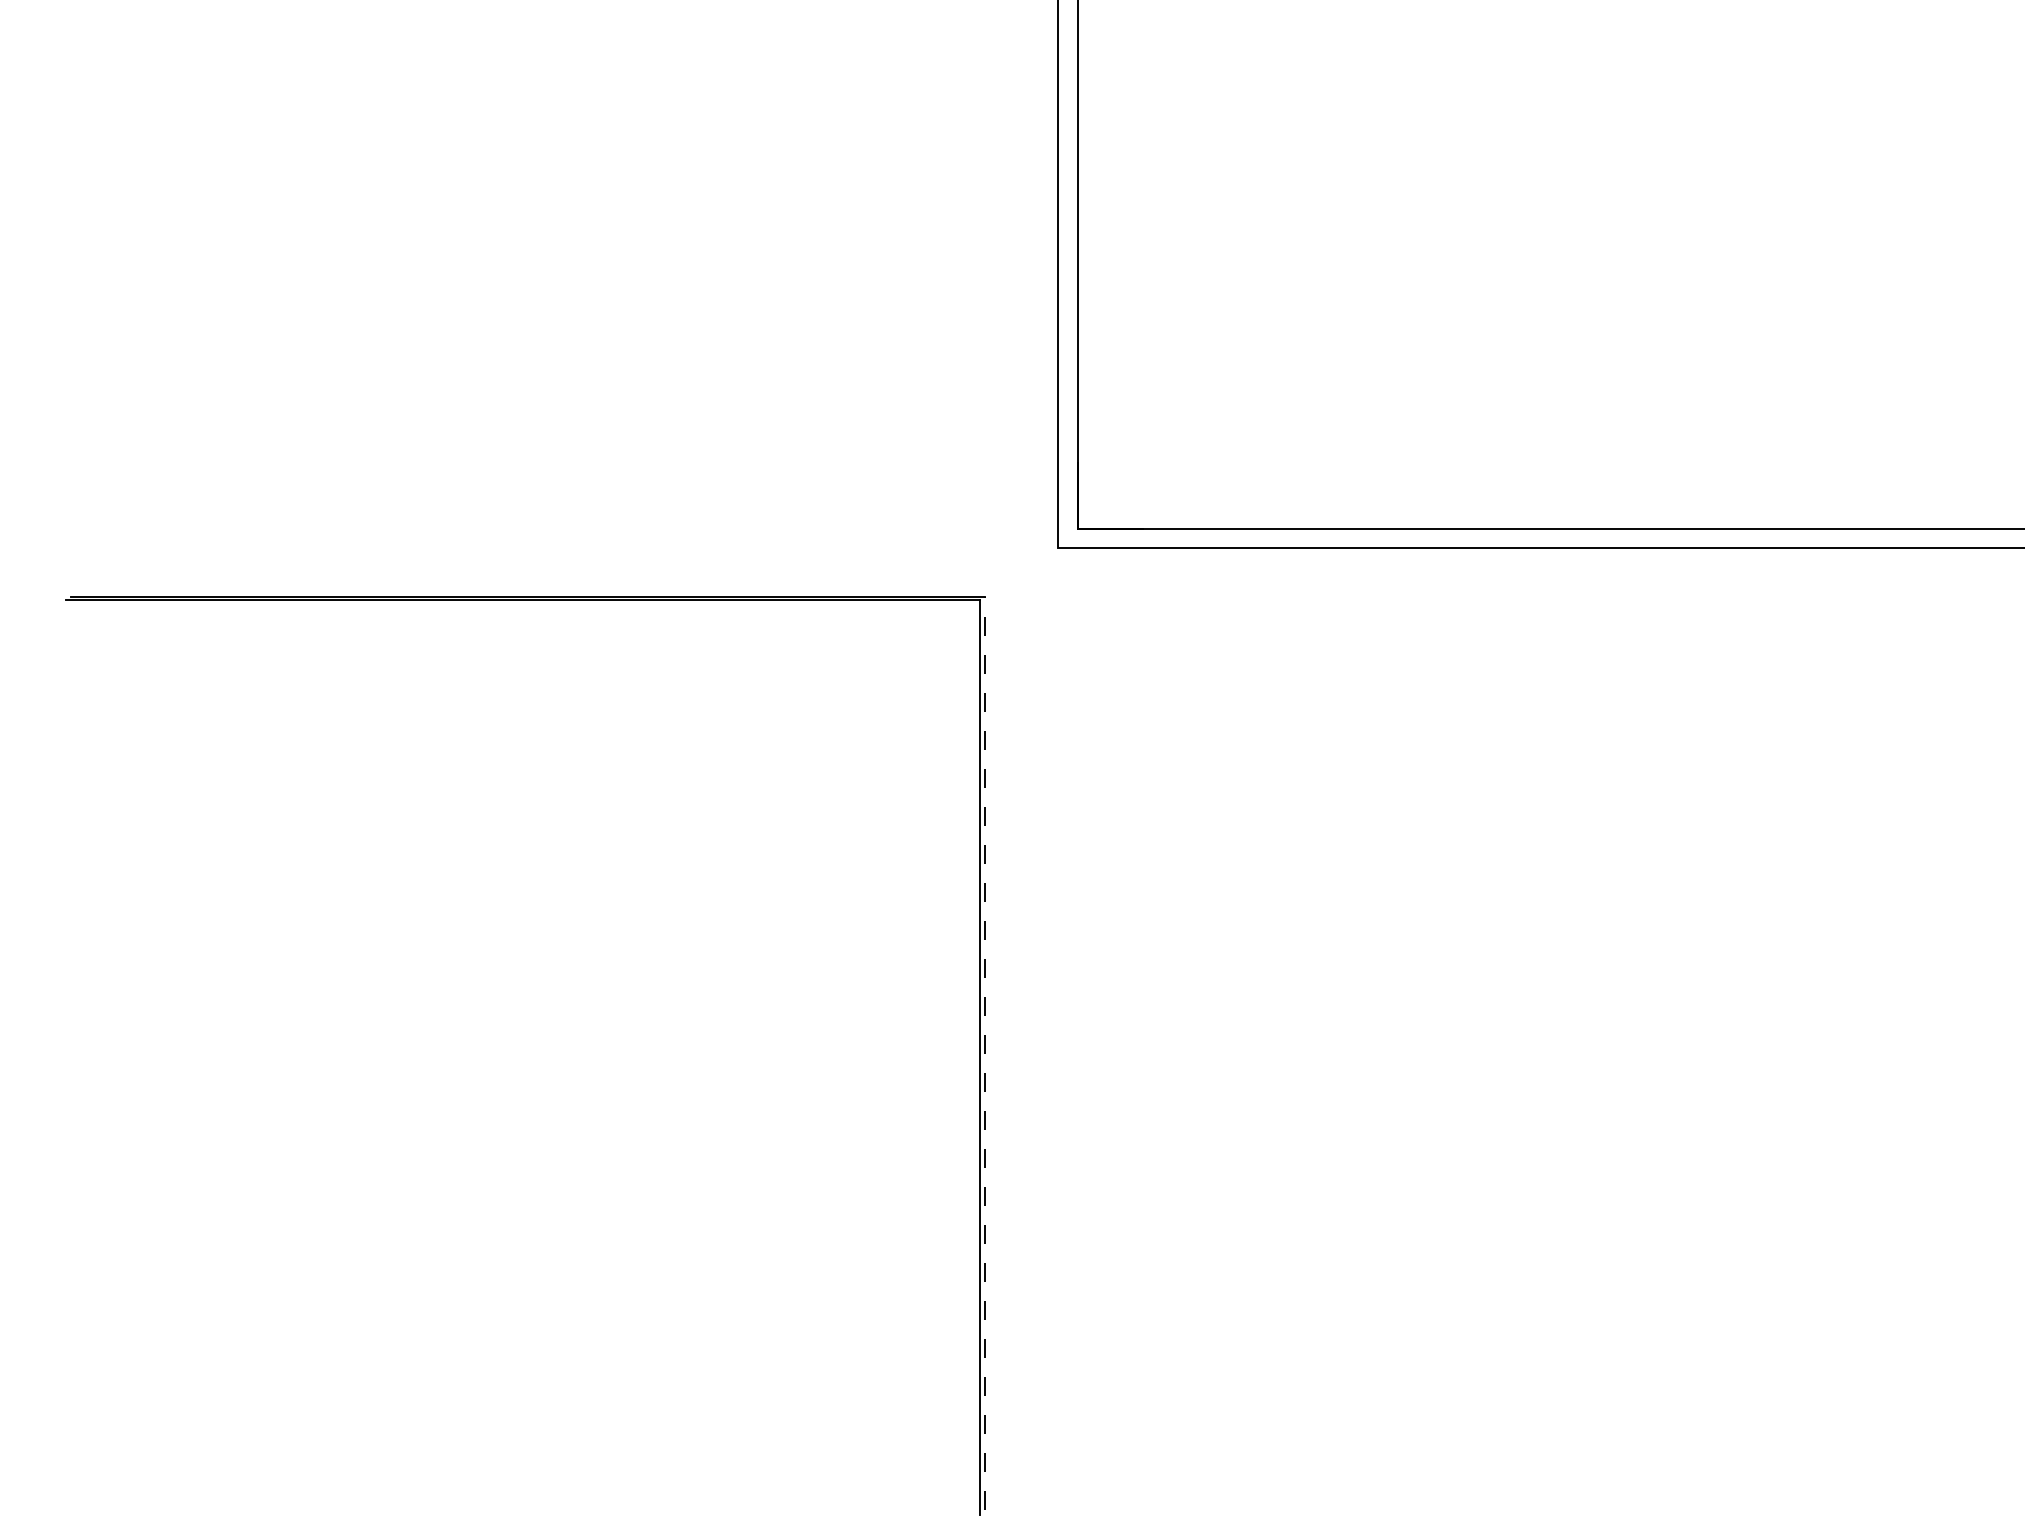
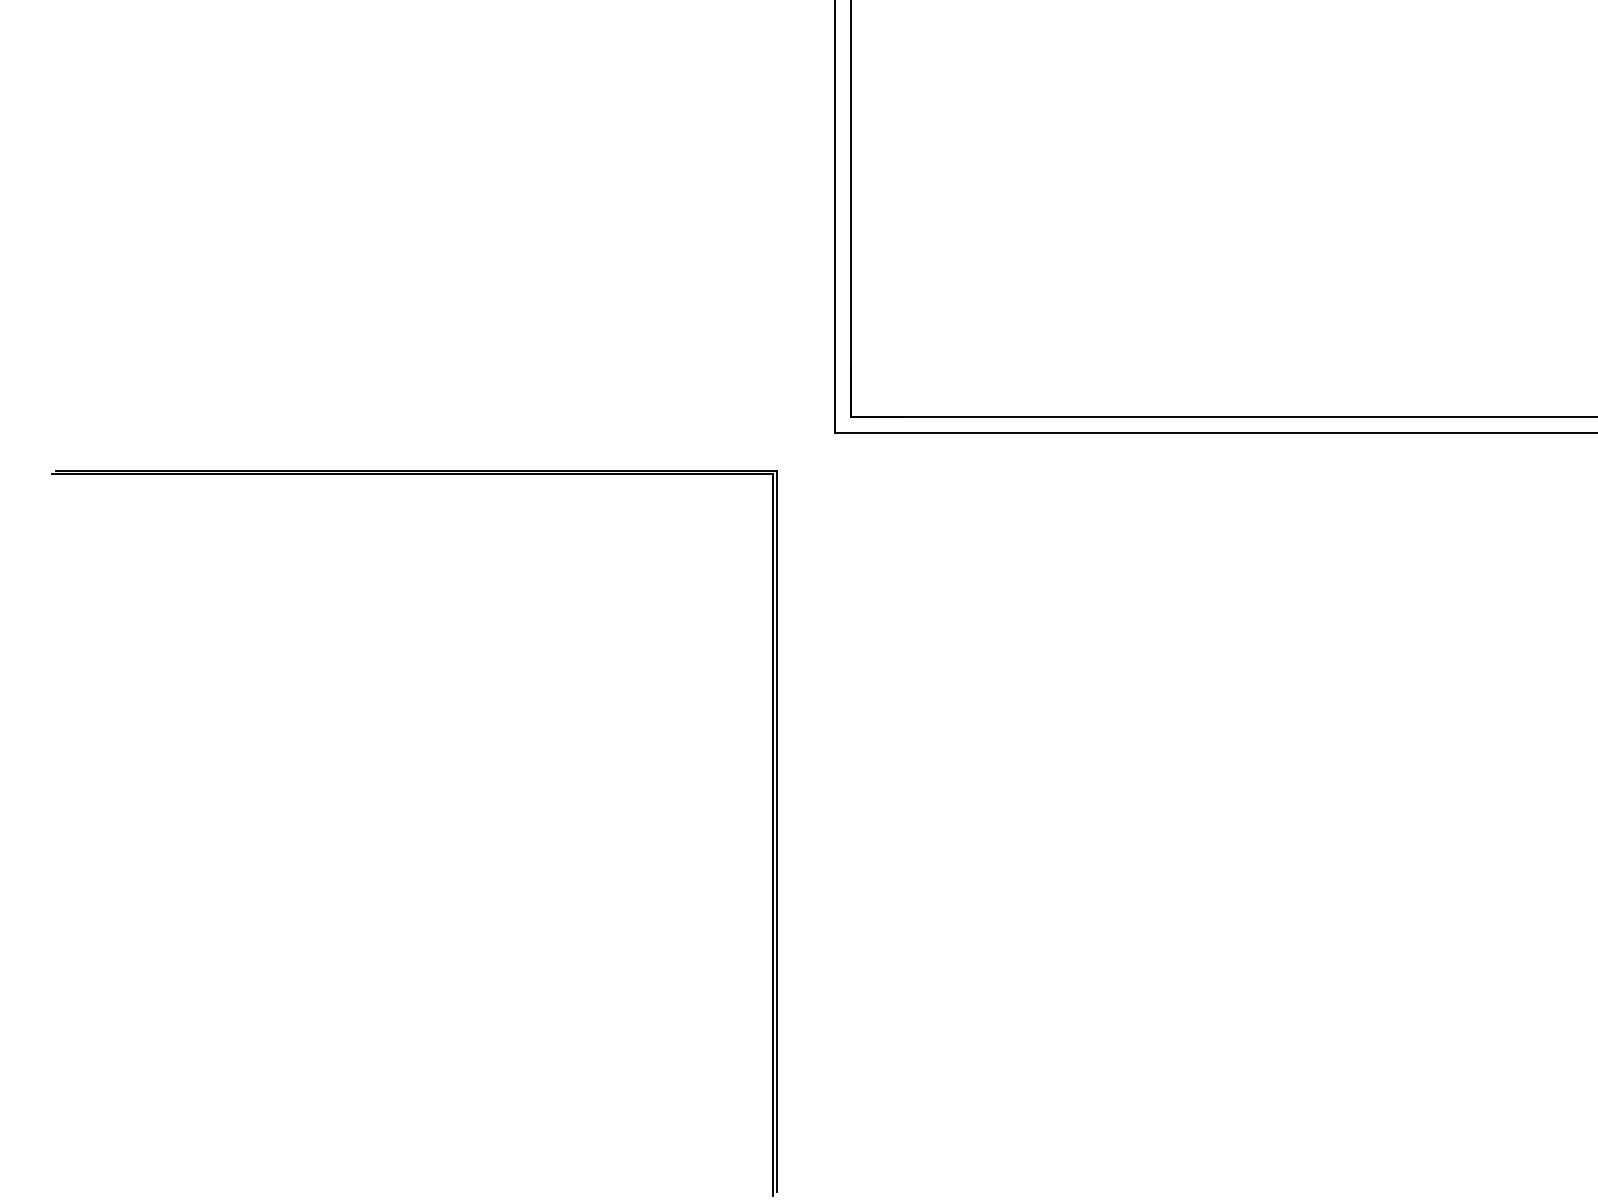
line: (985, 1053) -> (777, 831), dashed -> solid

